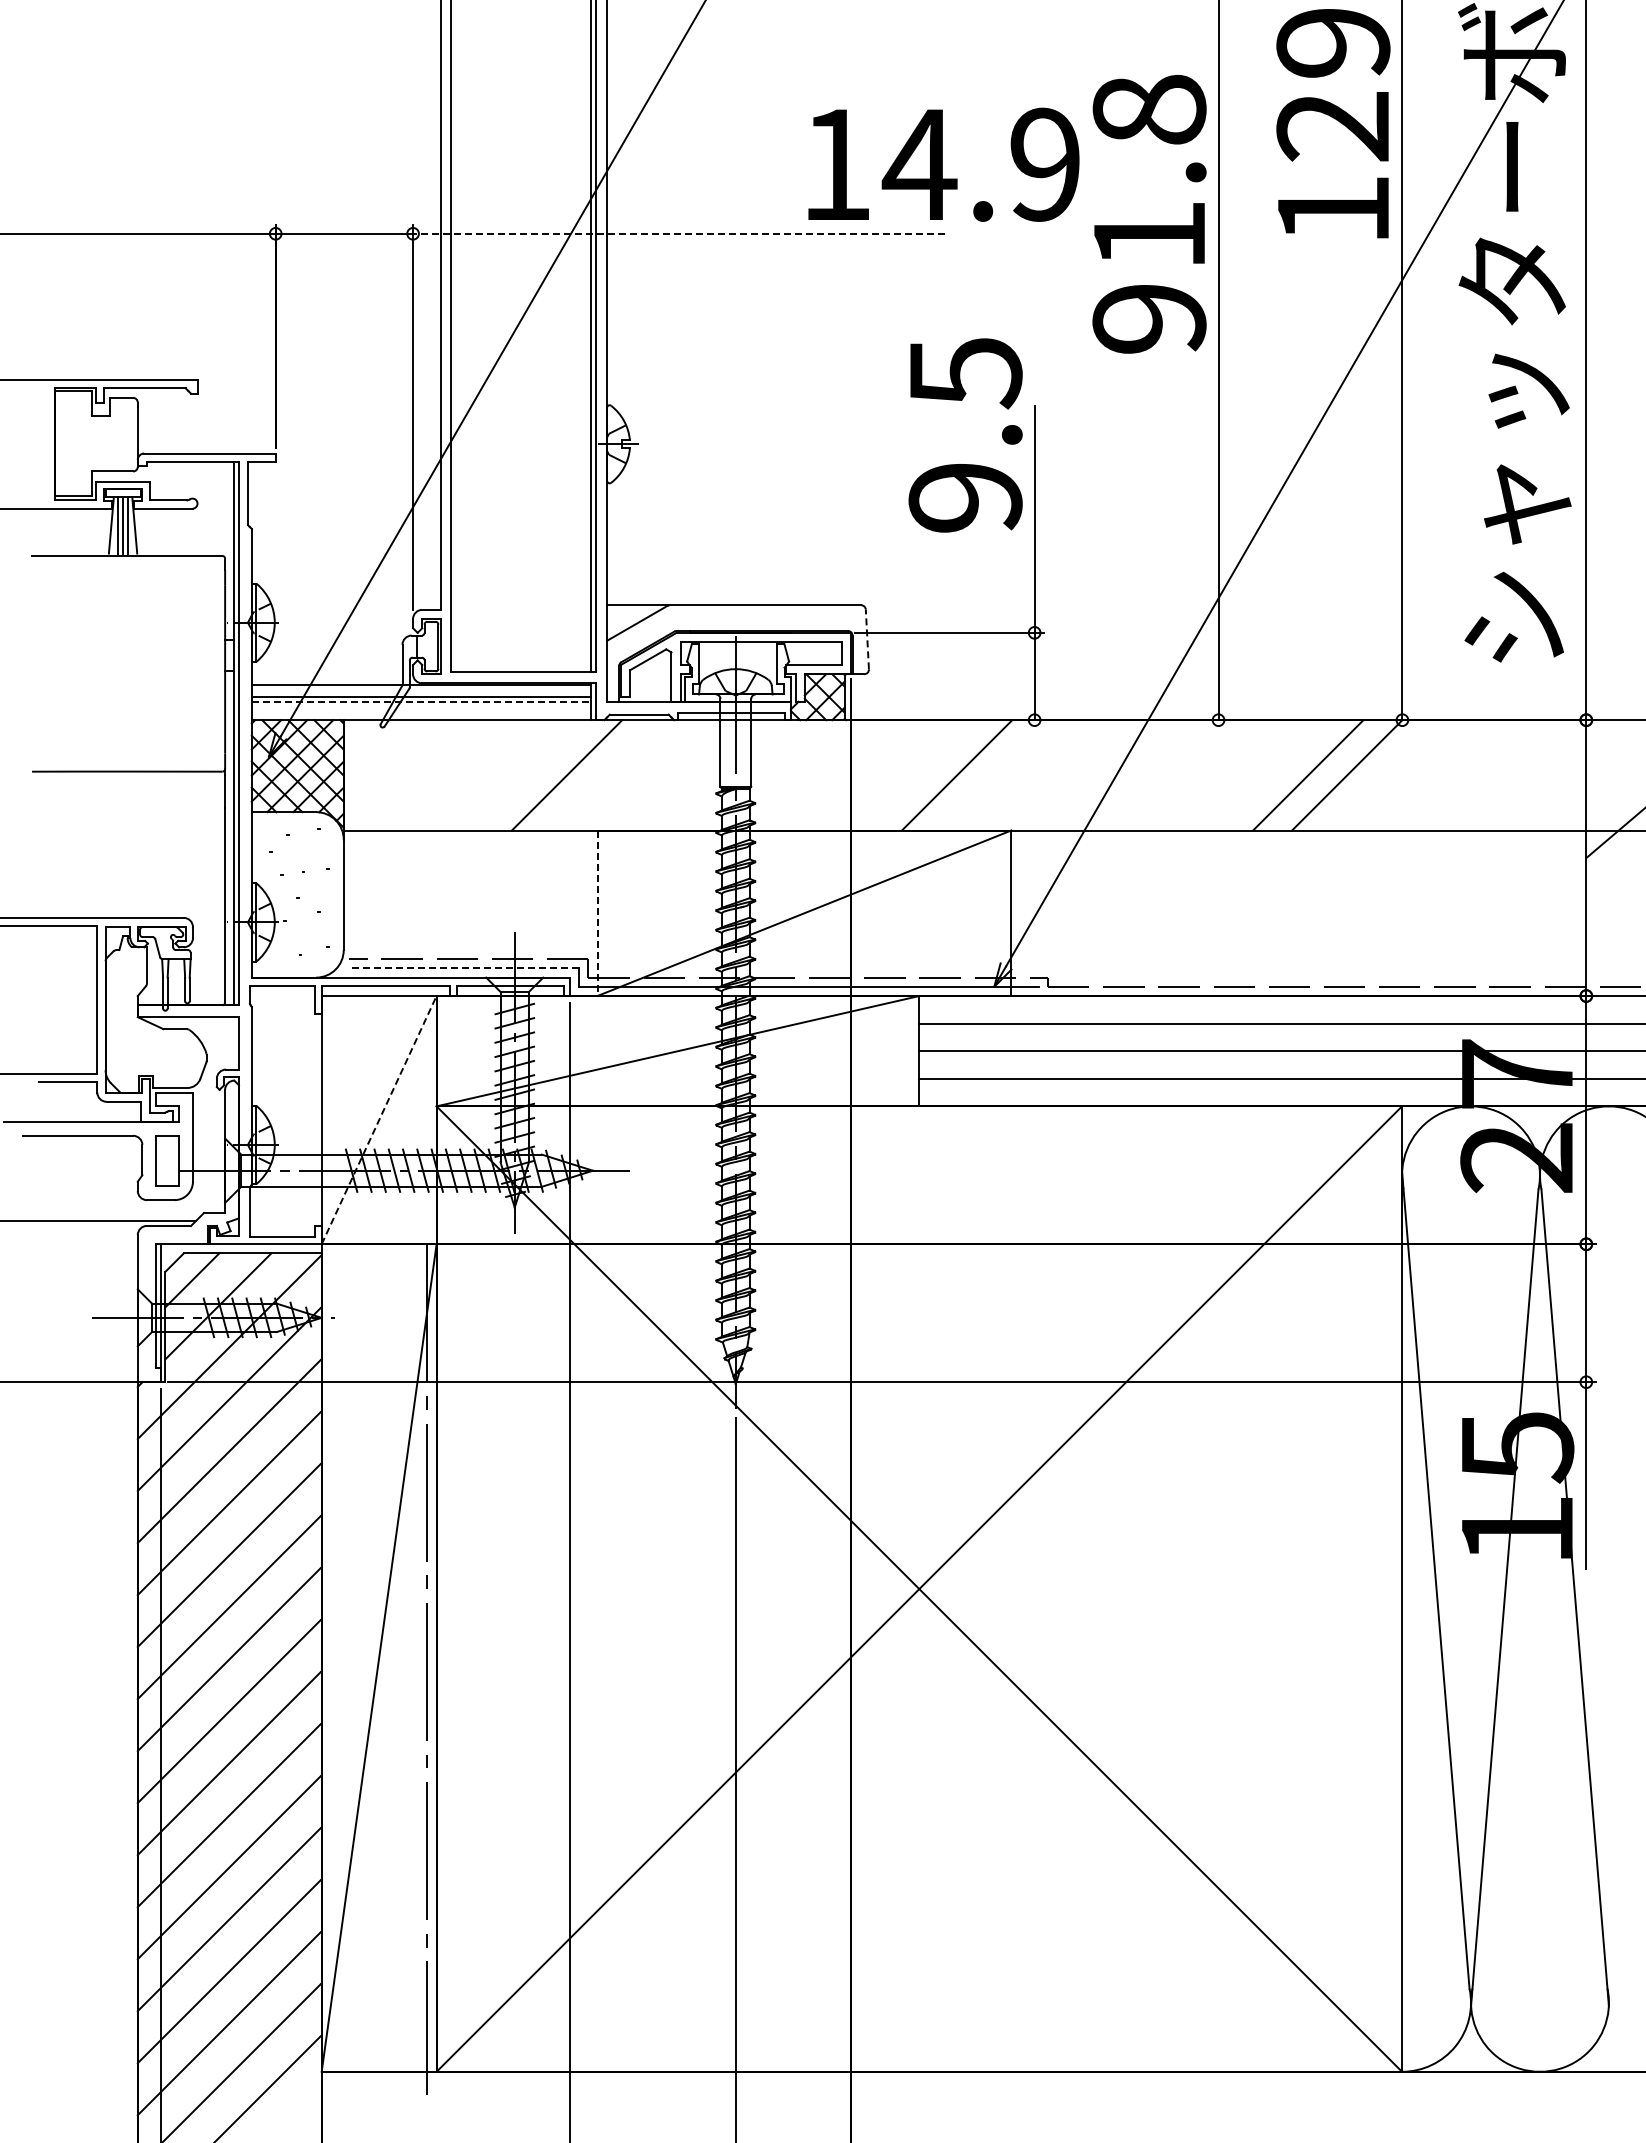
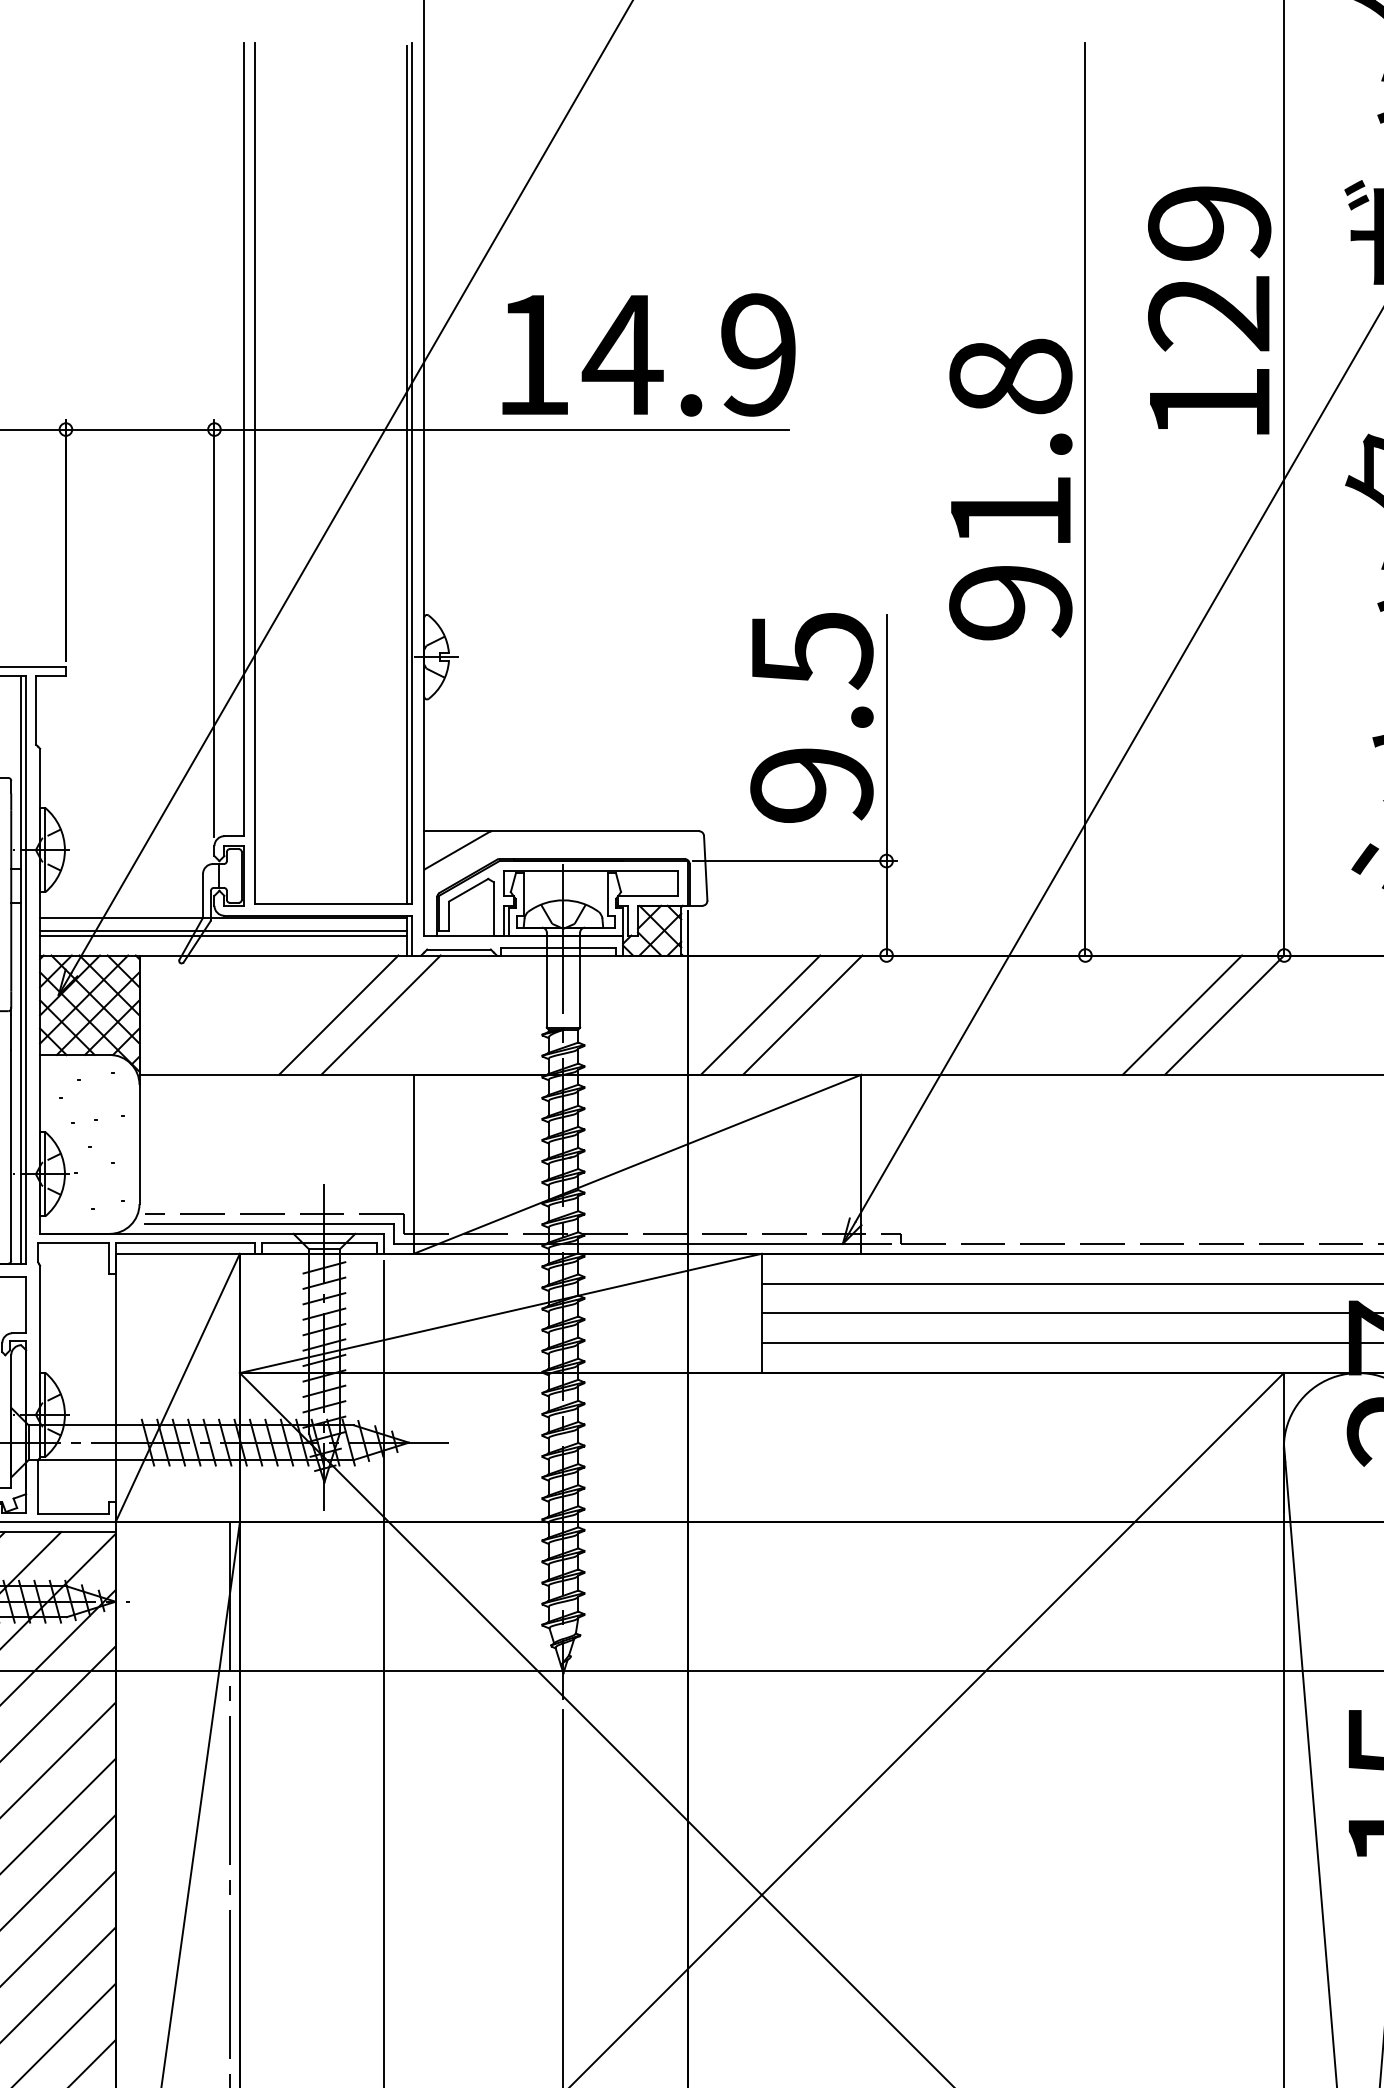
text: (943, 164) -> (648, 354), moved
text: (1149, 214) -> (1010, 489), moved
line: (678, 233) -> (501, 429), dashed -> solid
text: (965, 435) -> (811, 717), moved
line: (867, 639) -> (705, 868), dashed -> solid
line: (421, 701) -> (223, 935), dashed -> solid
line: (527, 775) -> (338, 1015), added
line: (917, 775) -> (759, 1015), added
line: (597, 913) -> (413, 1164), dashed -> solid
line: (464, 968) -> (270, 1224), dashed -> solid
line: (379, 1120) -> (178, 1388), dashed -> solid

